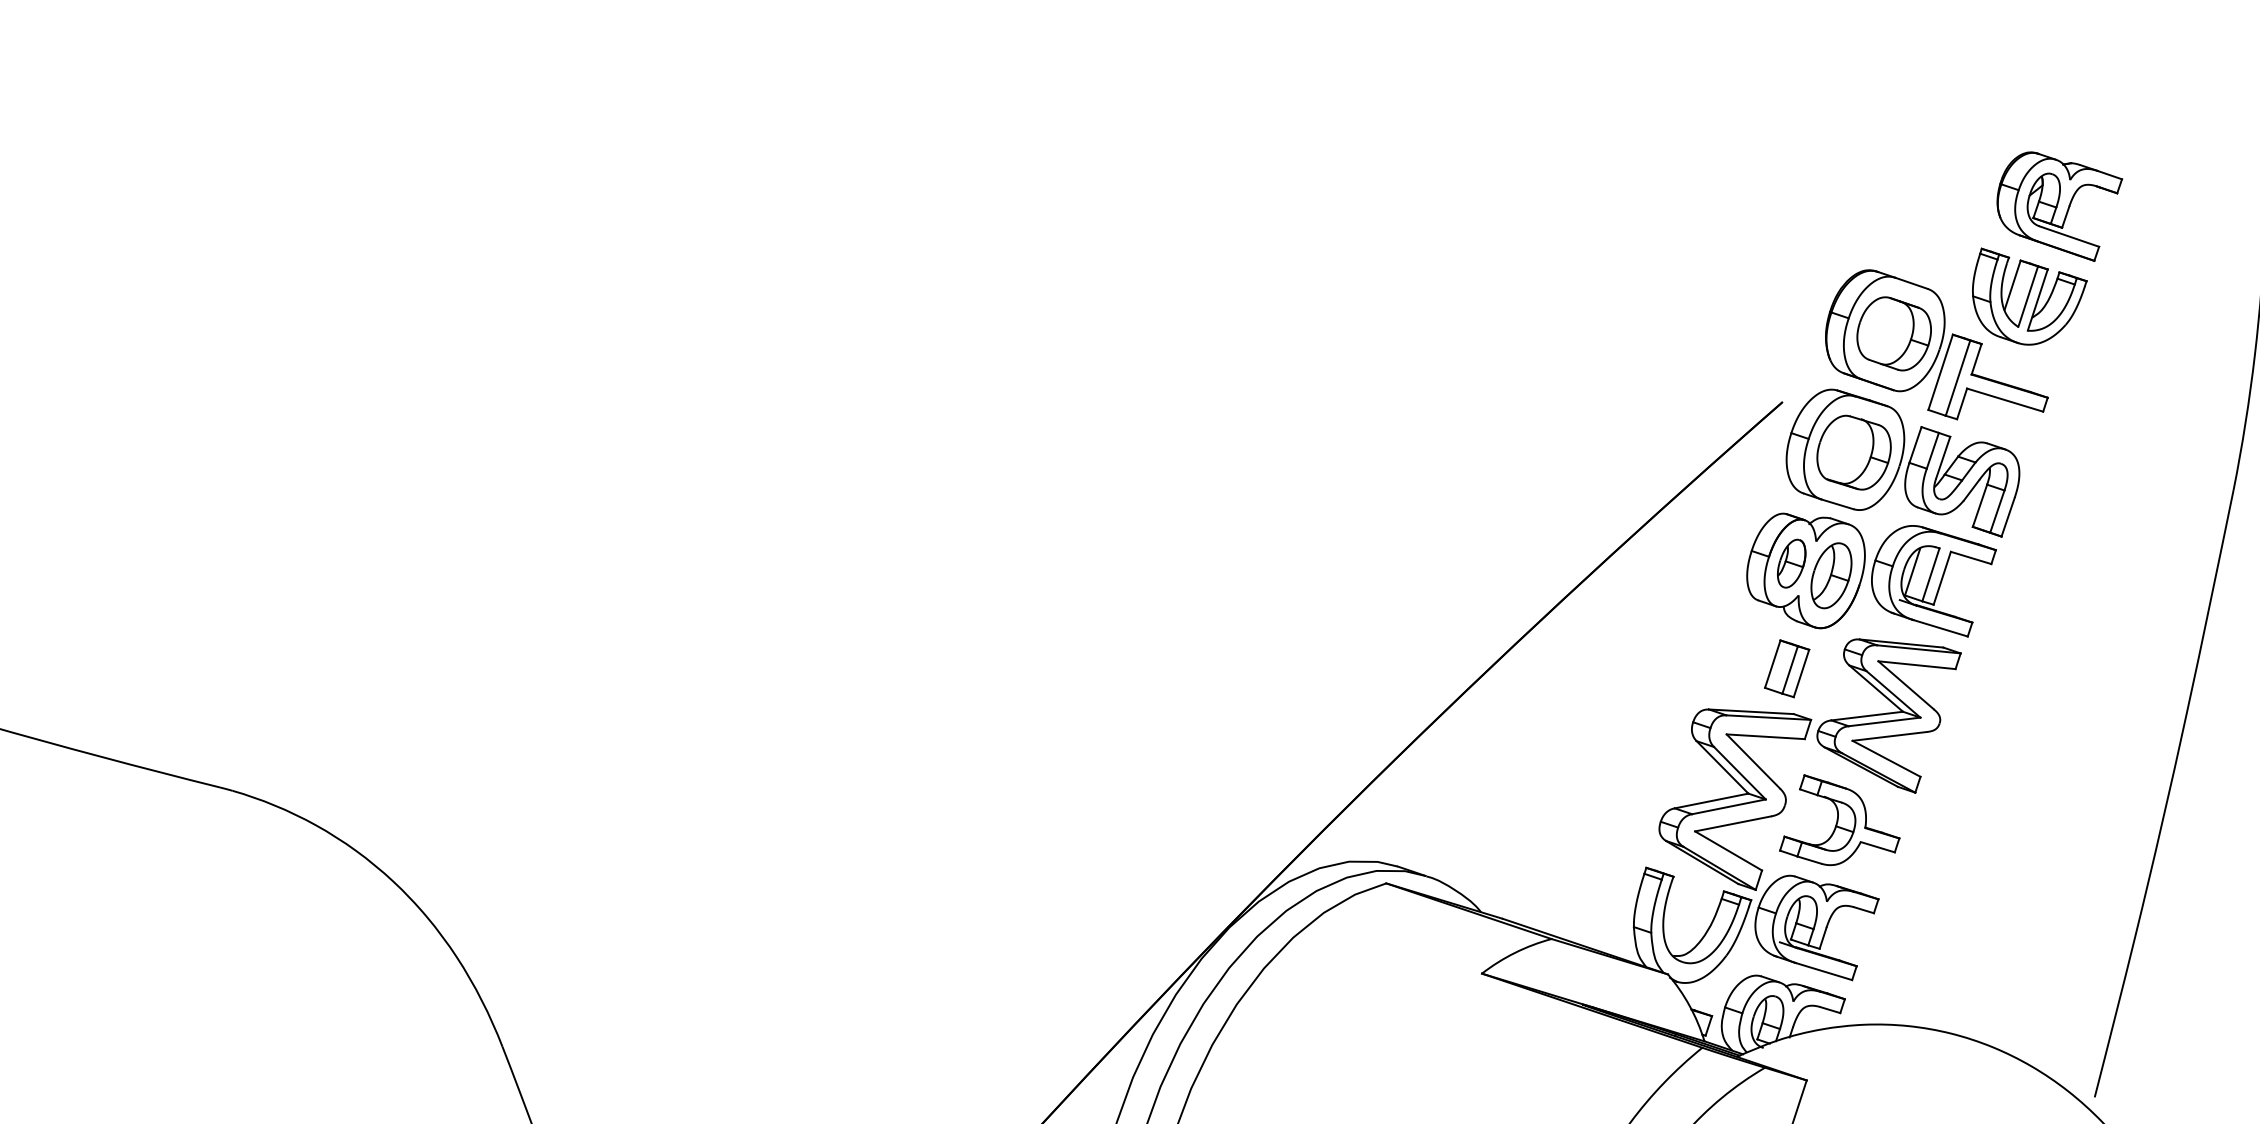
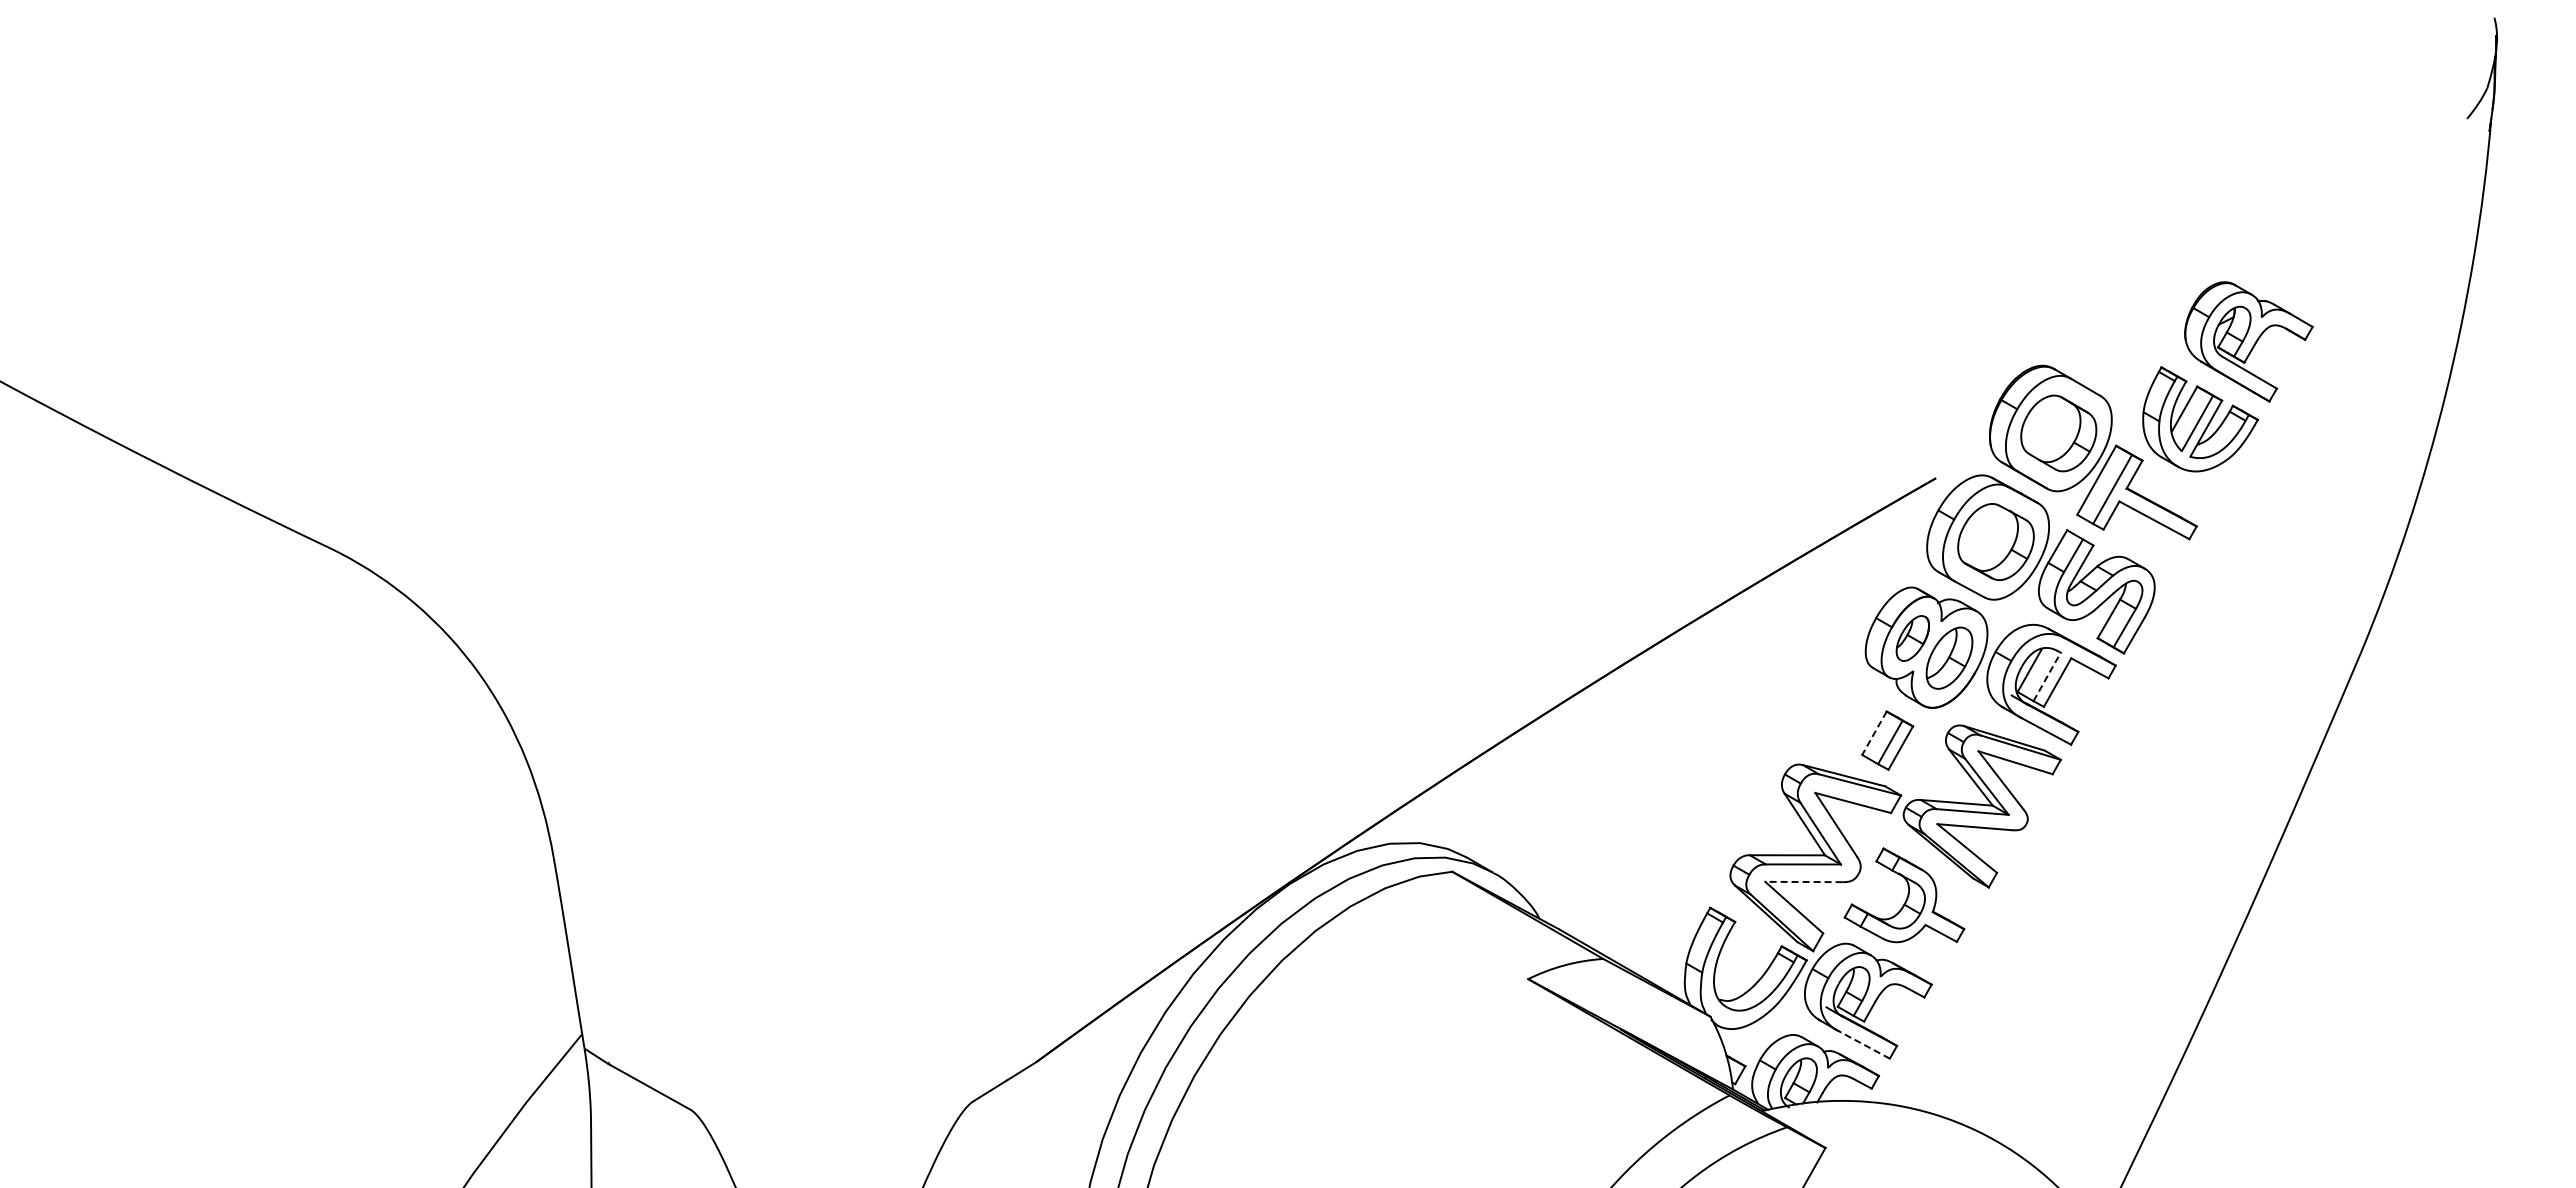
line: (1931, 574) -> (2047, 676), solid -> dashed
line: (1772, 664) -> (1874, 733), solid -> dashed
line: (1732, 824) -> (1803, 882), solid -> dashed
line: (1823, 971) -> (1863, 1044), solid -> dashed

